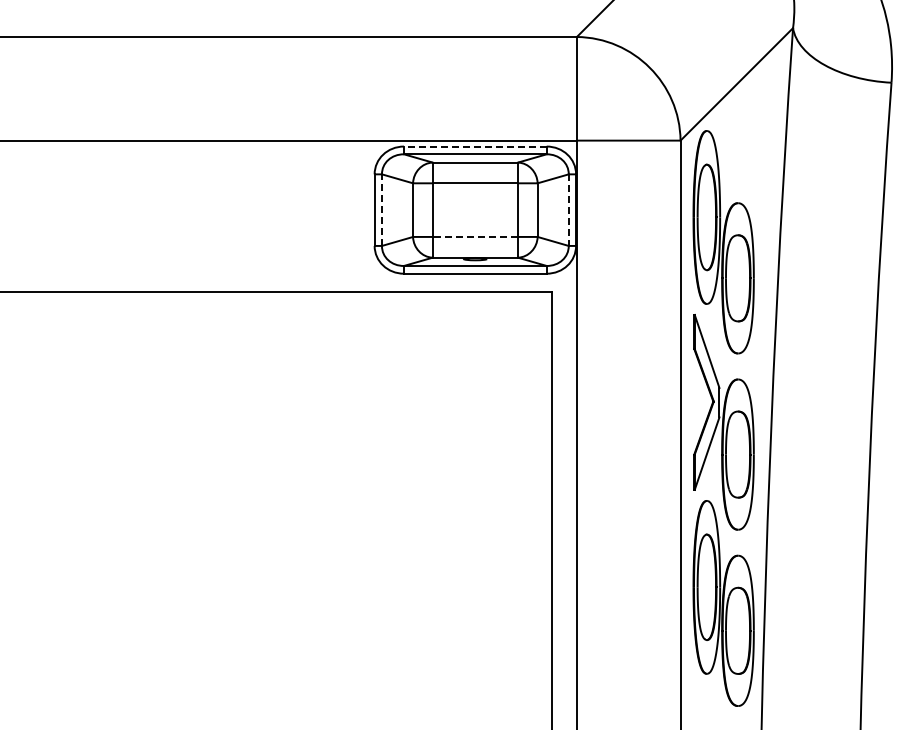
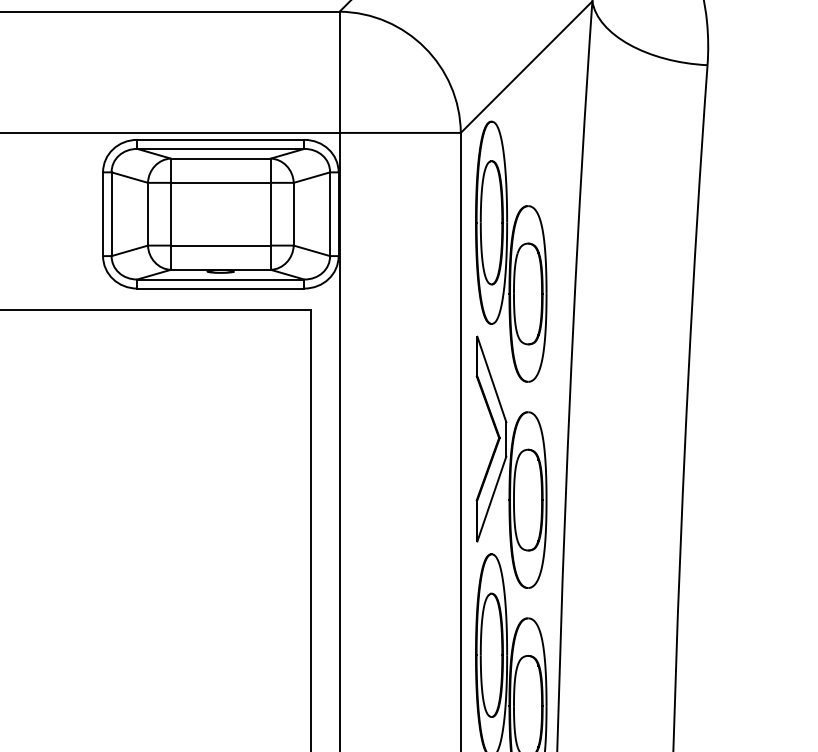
line: (474, 146) -> (219, 139), dashed -> solid
line: (381, 210) -> (111, 214), dashed -> solid
line: (568, 210) -> (329, 214), dashed -> solid
line: (475, 236) -> (221, 245), dashed -> solid

